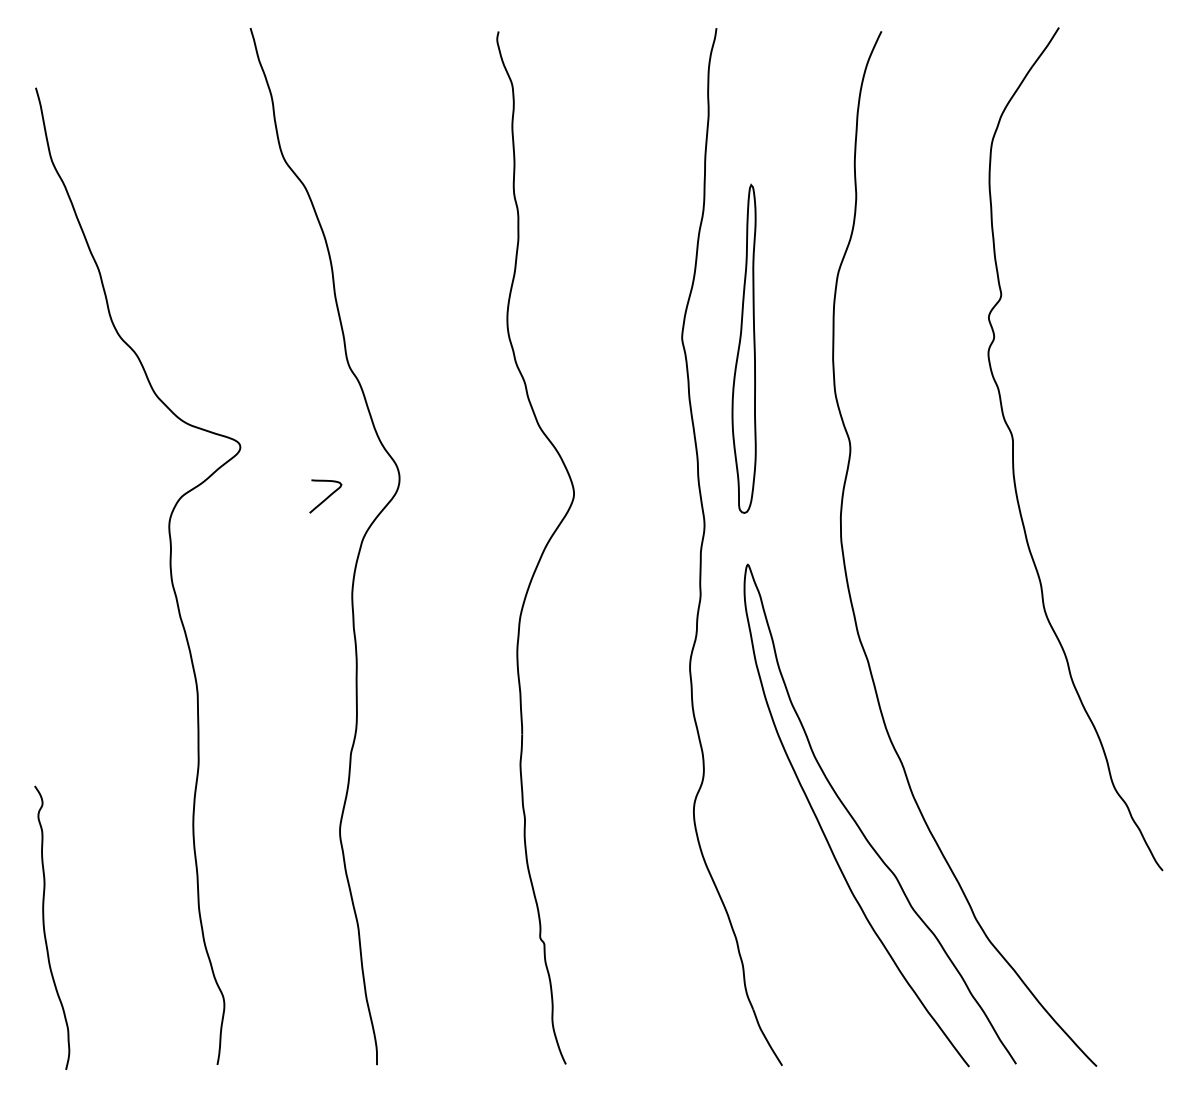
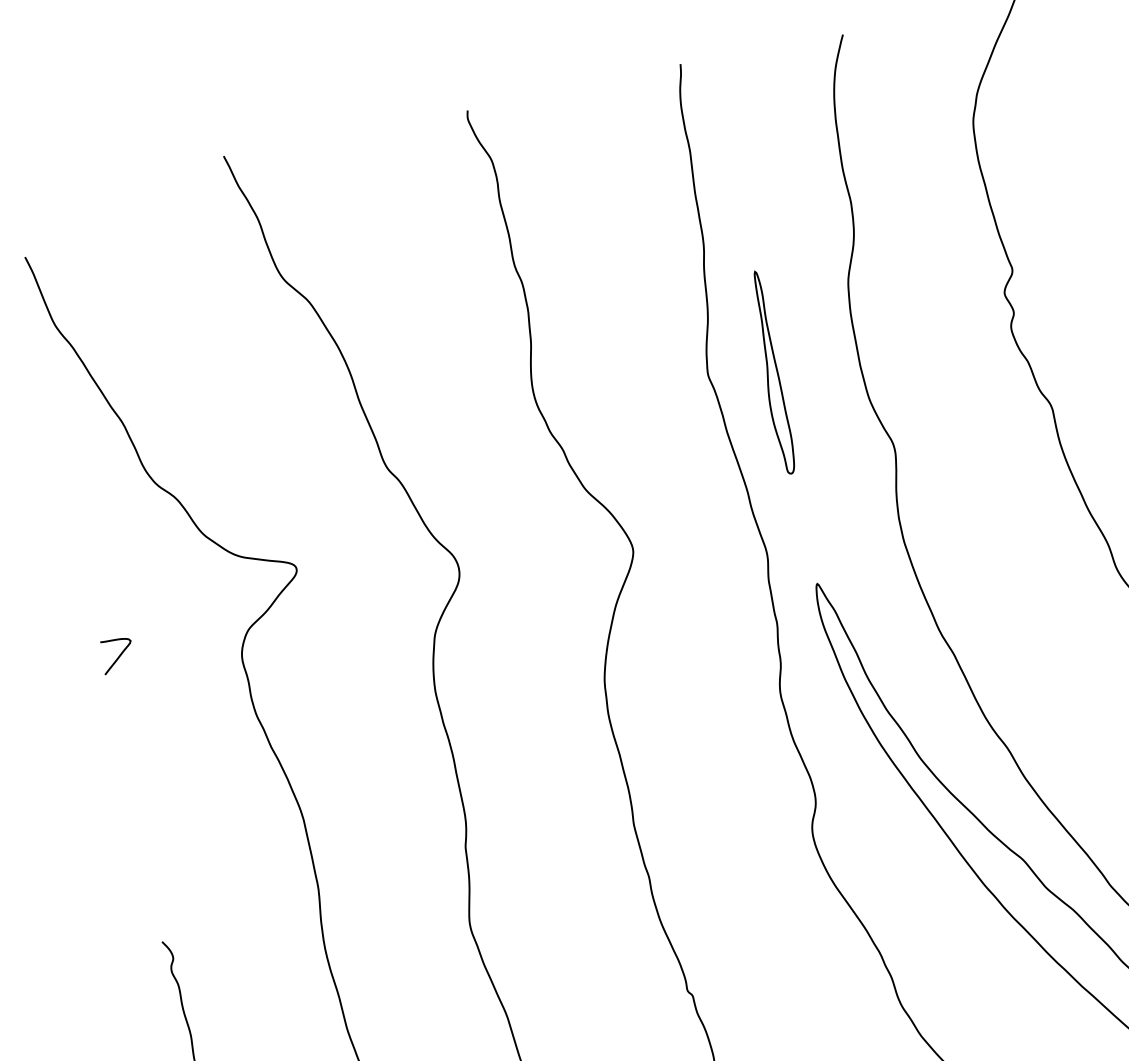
part: (743, 348) -> (770, 372), size x0.62
curve: (326, 497) -> (118, 656), moved

